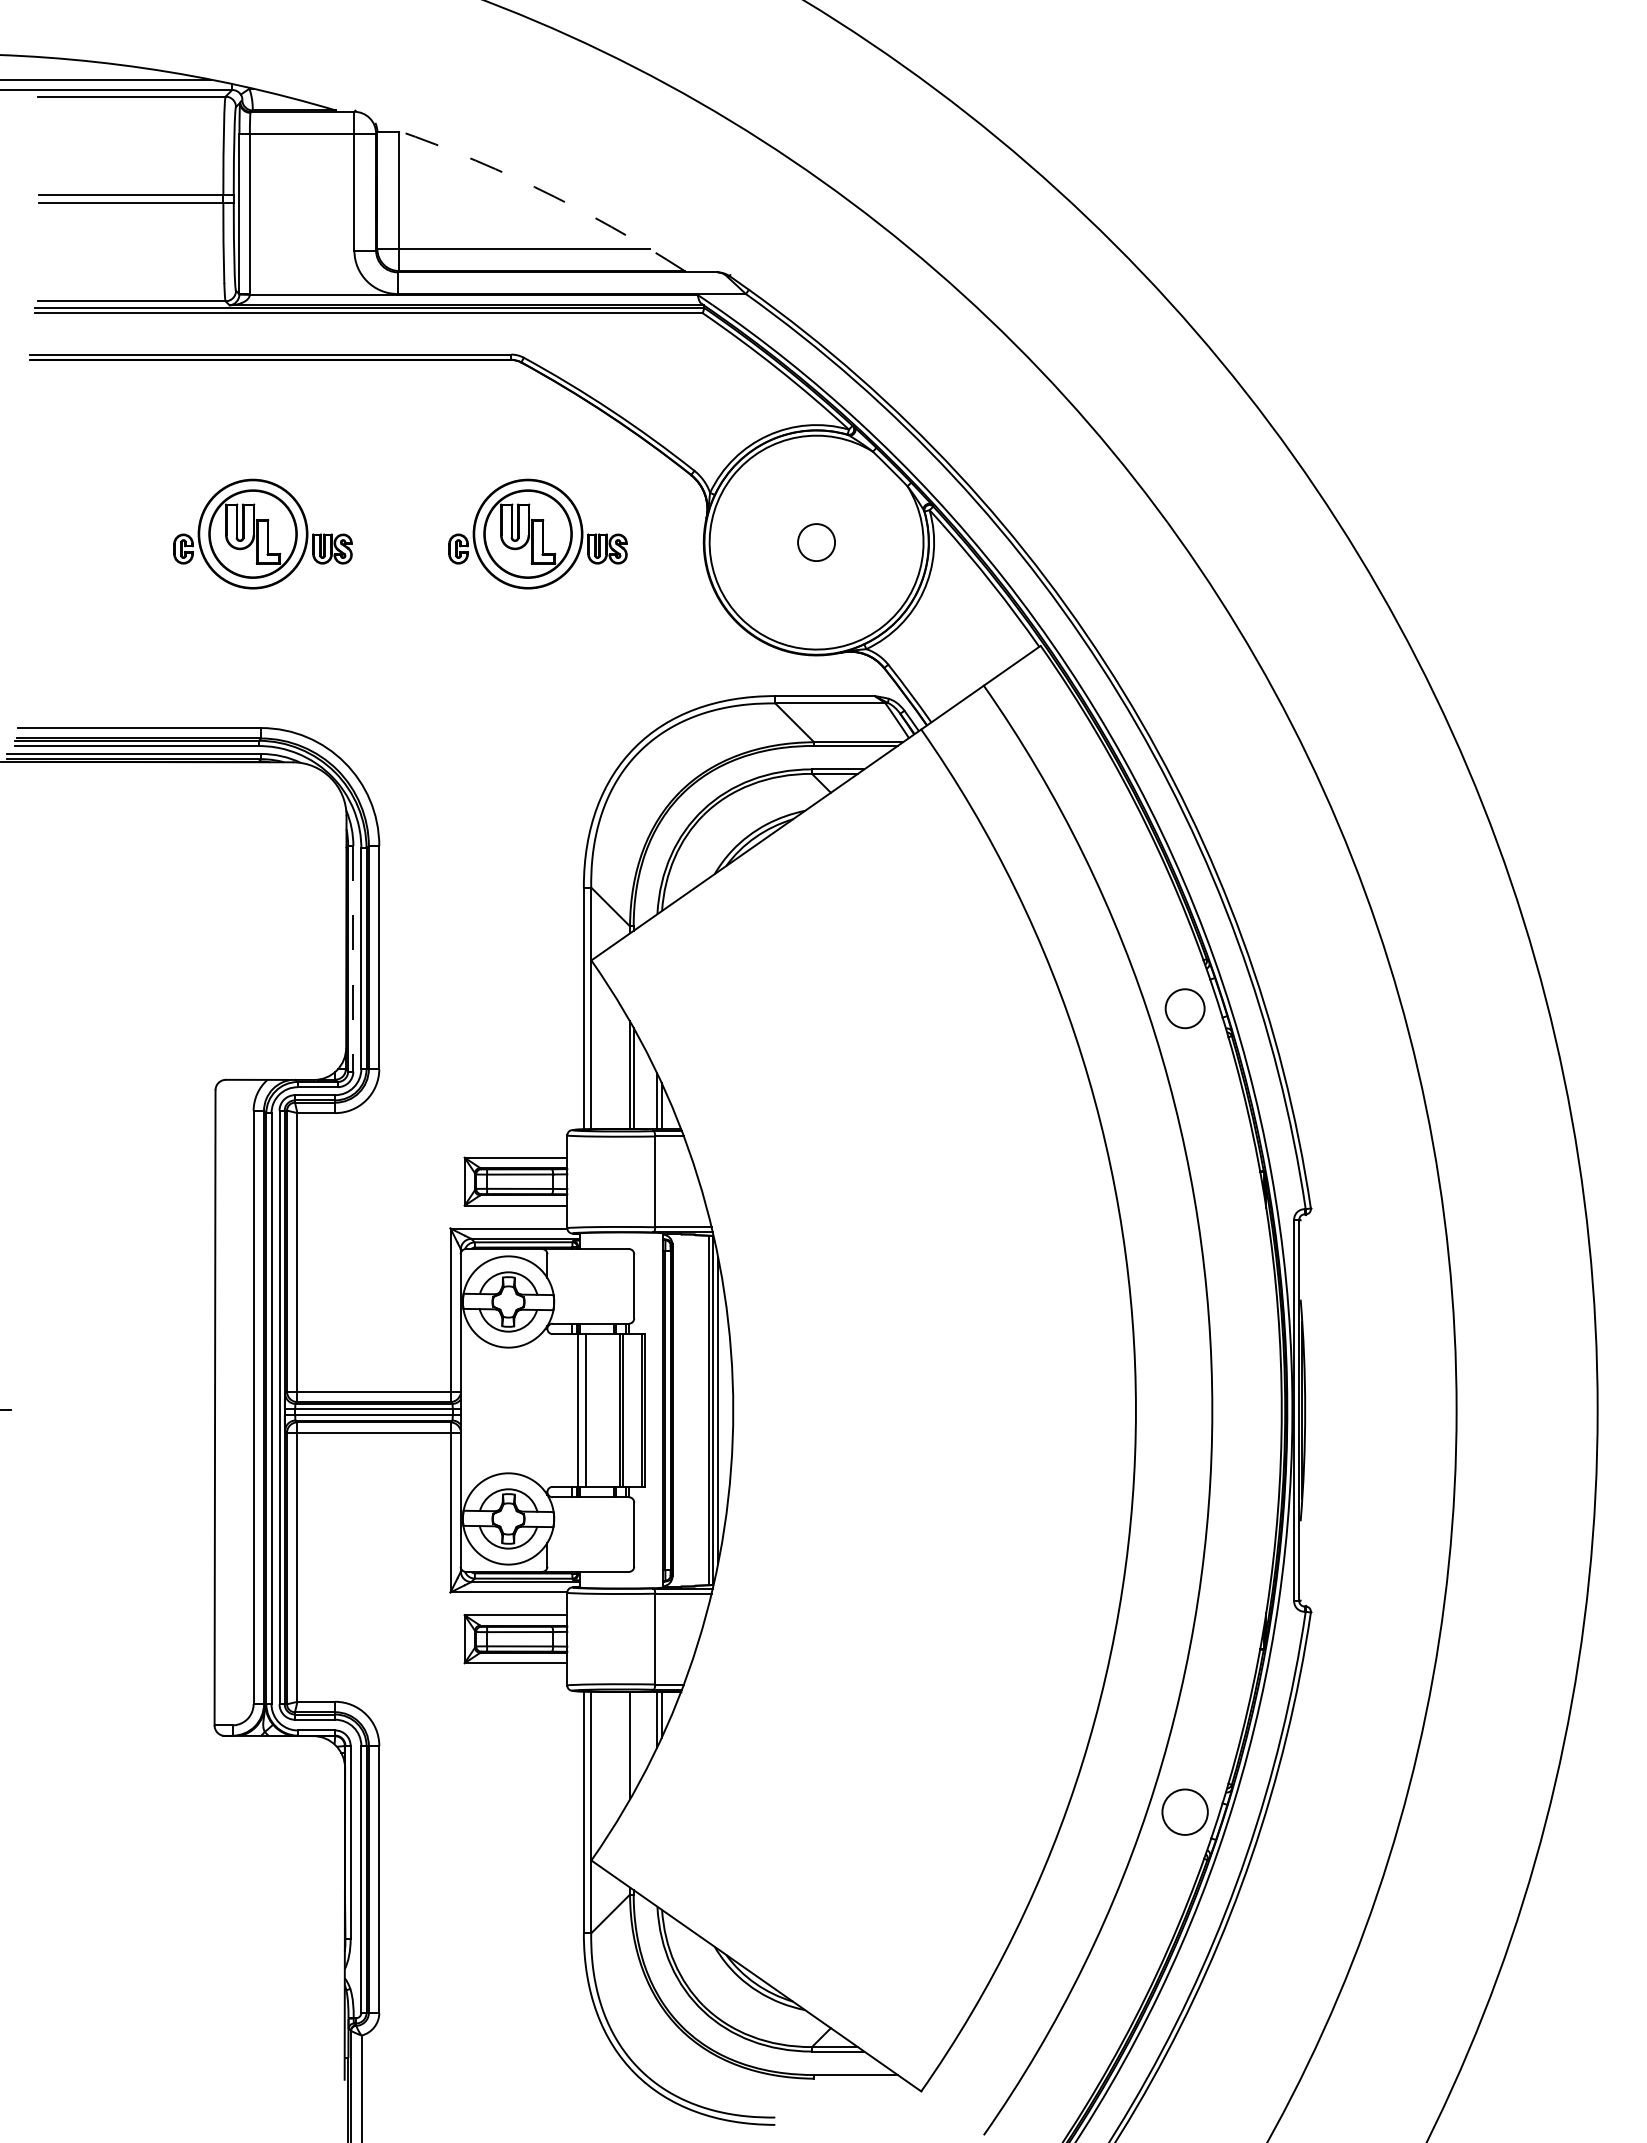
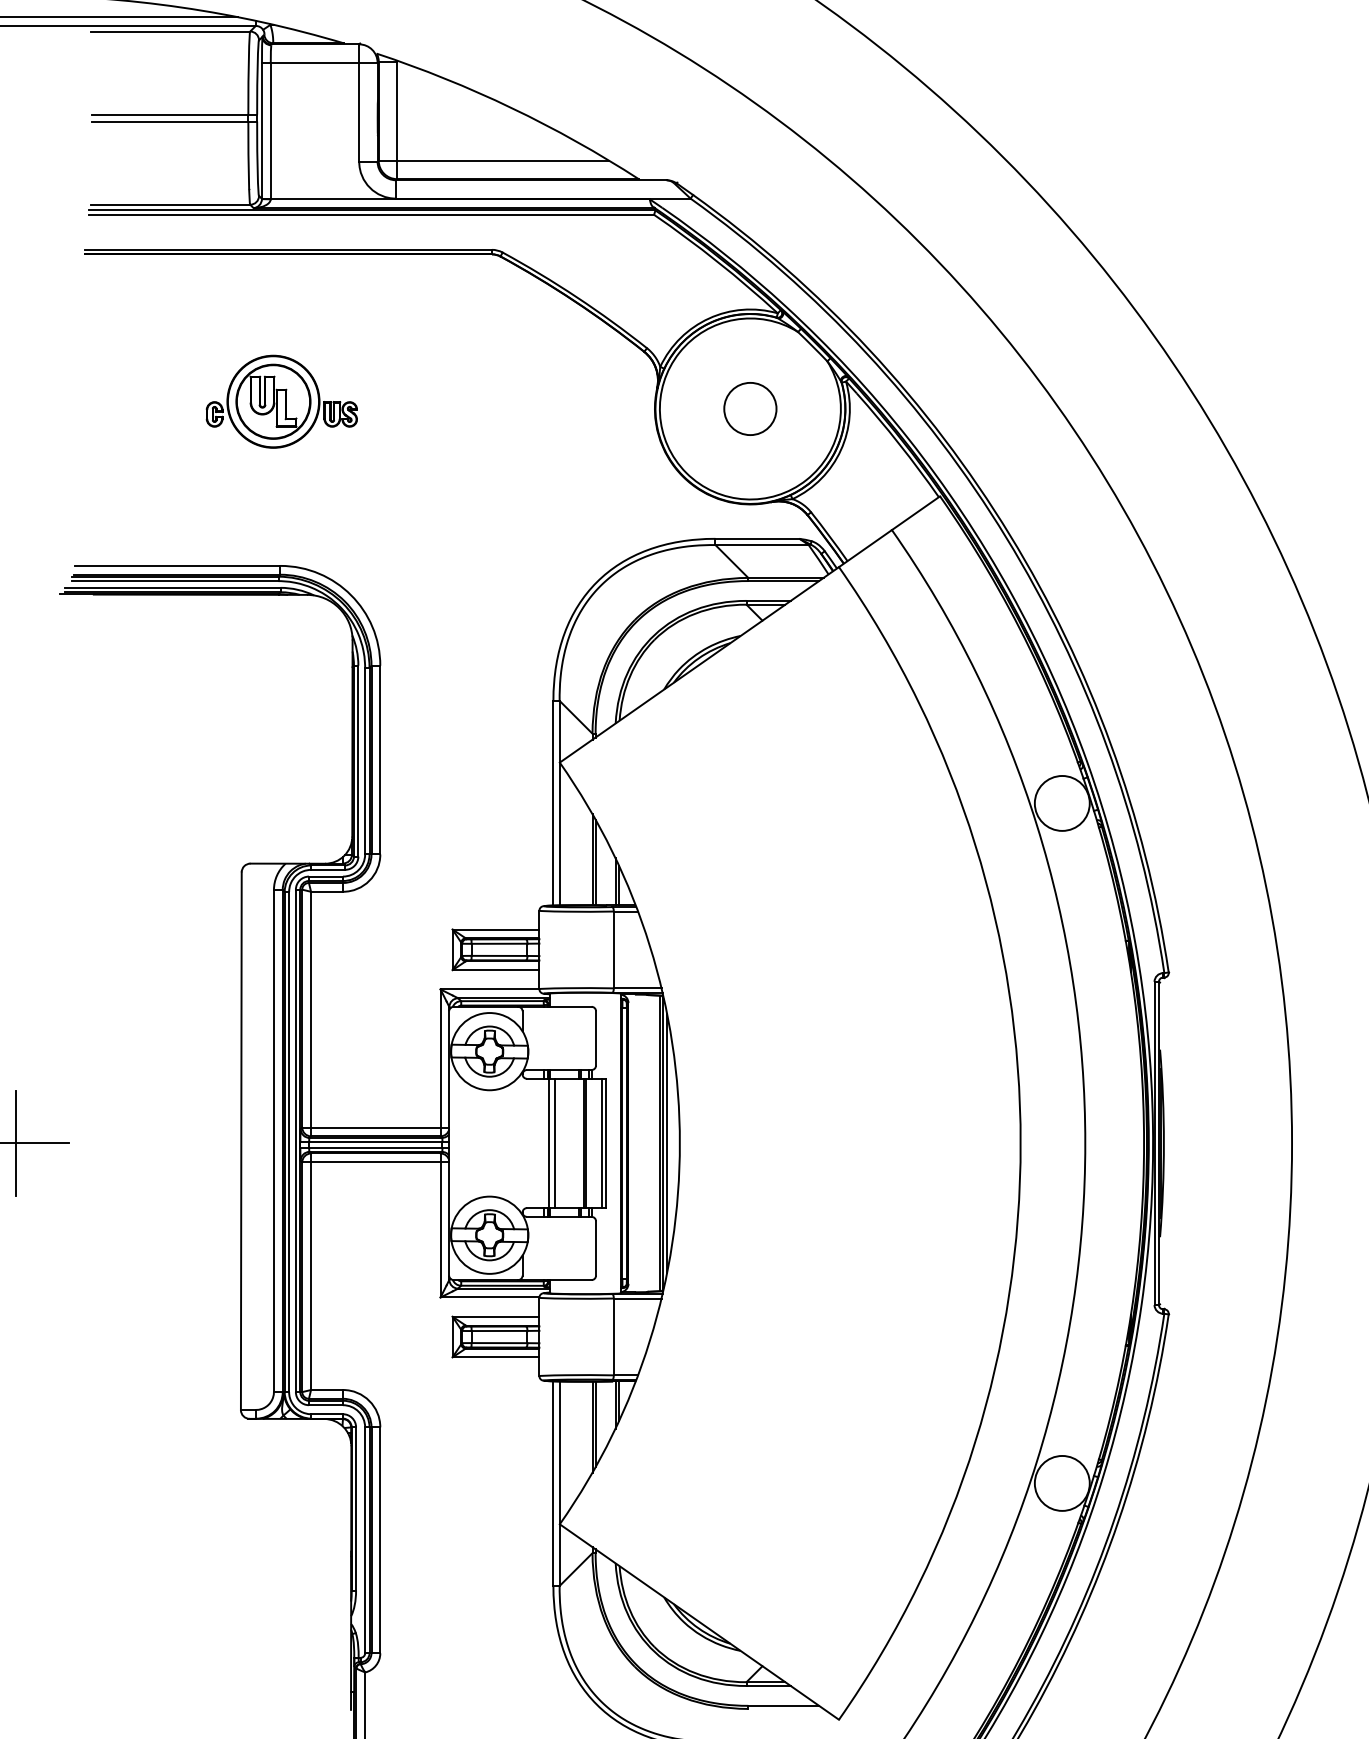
arc: (534, 187) -> (511, 108), dashed -> solid
part: (537, 533) -> (514, 401), removed
circle: (816, 542) -> (750, 408), size x1.67
line: (353, 958) -> (358, 760), dashed -> solid
circle: (1184, 1008) -> (1061, 803), size x1.67
line: (633, 1741) -> (595, 1423), added
circle: (1184, 1811) -> (1061, 1482), size x1.43

